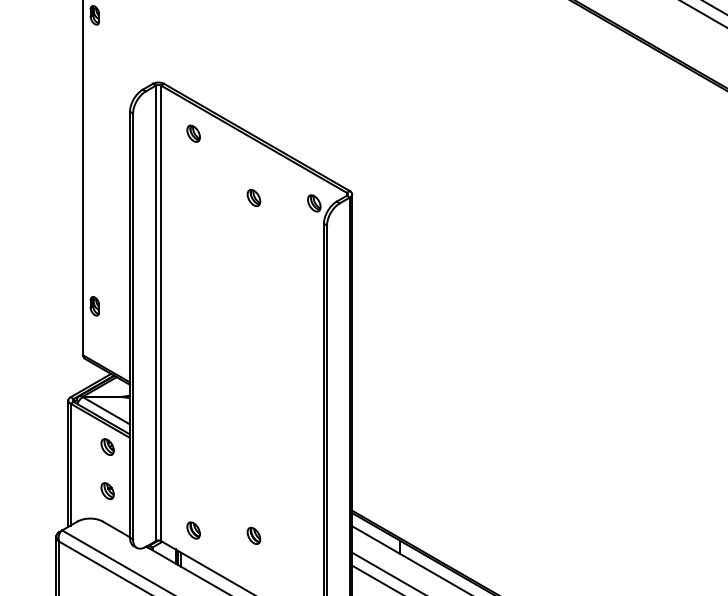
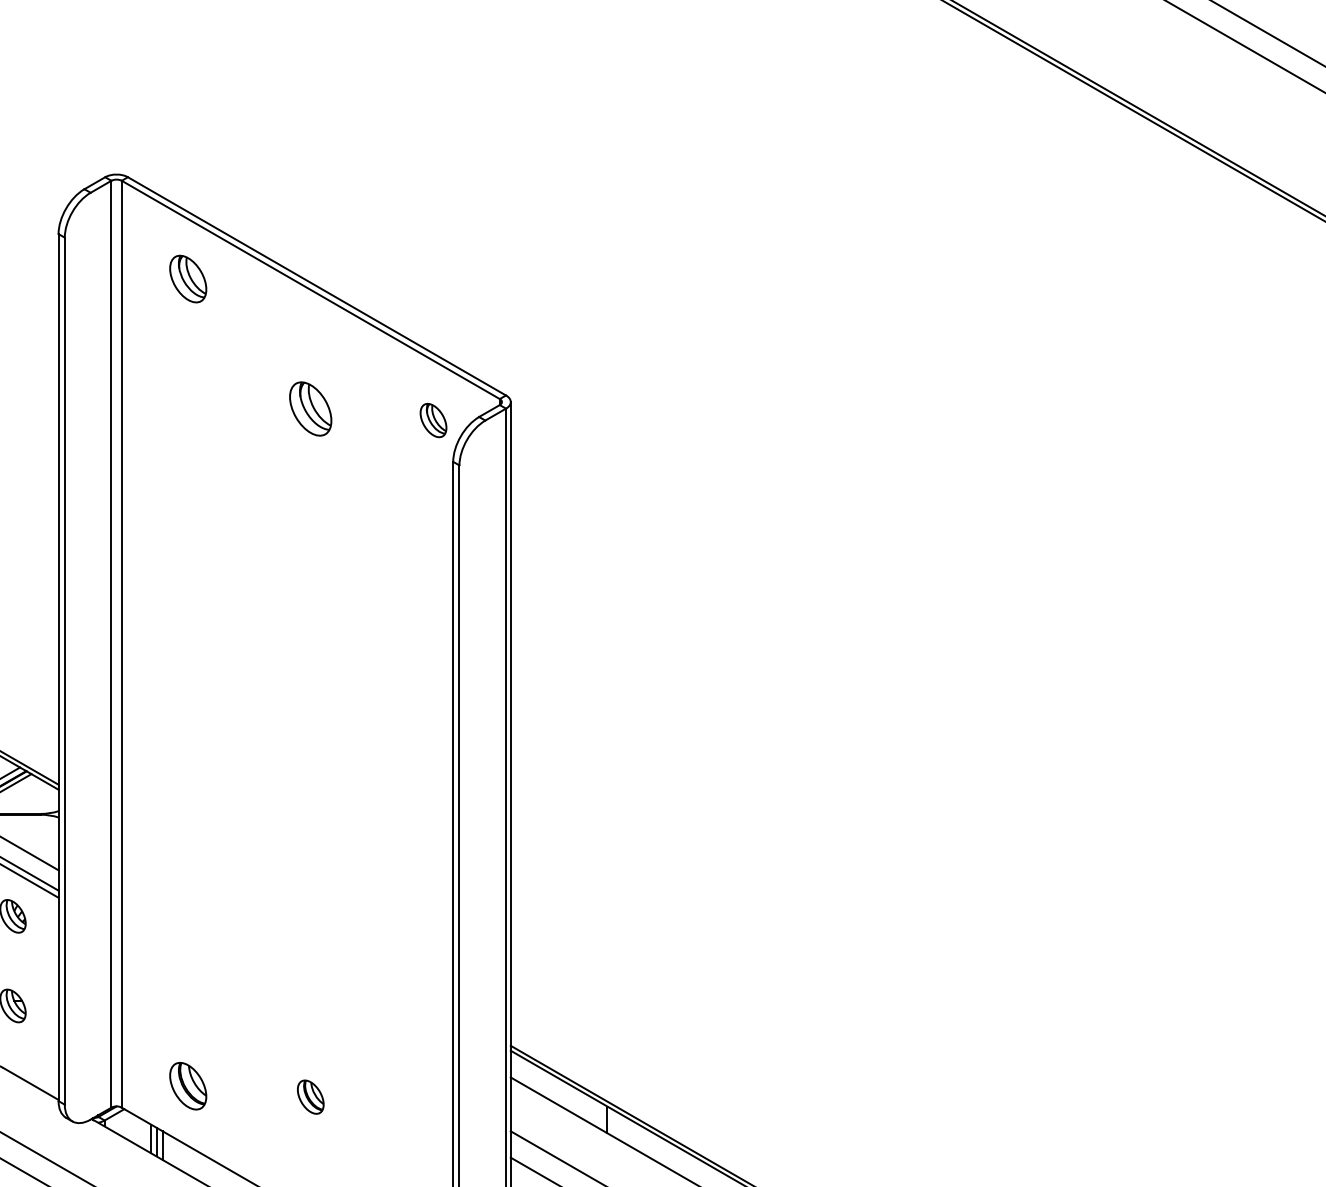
part: (193, 133) -> (187, 278), size x1.4
part: (253, 198) -> (309, 410), size x1.6
part: (193, 530) -> (187, 1086), size x1.4

